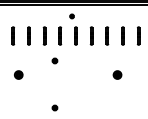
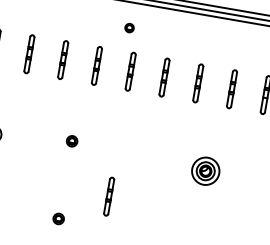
part: (54, 60) -> (71, 140), moved
part: (117, 74) -> (205, 170), size x1.6
line: (75, 93) -> (108, 195), added

